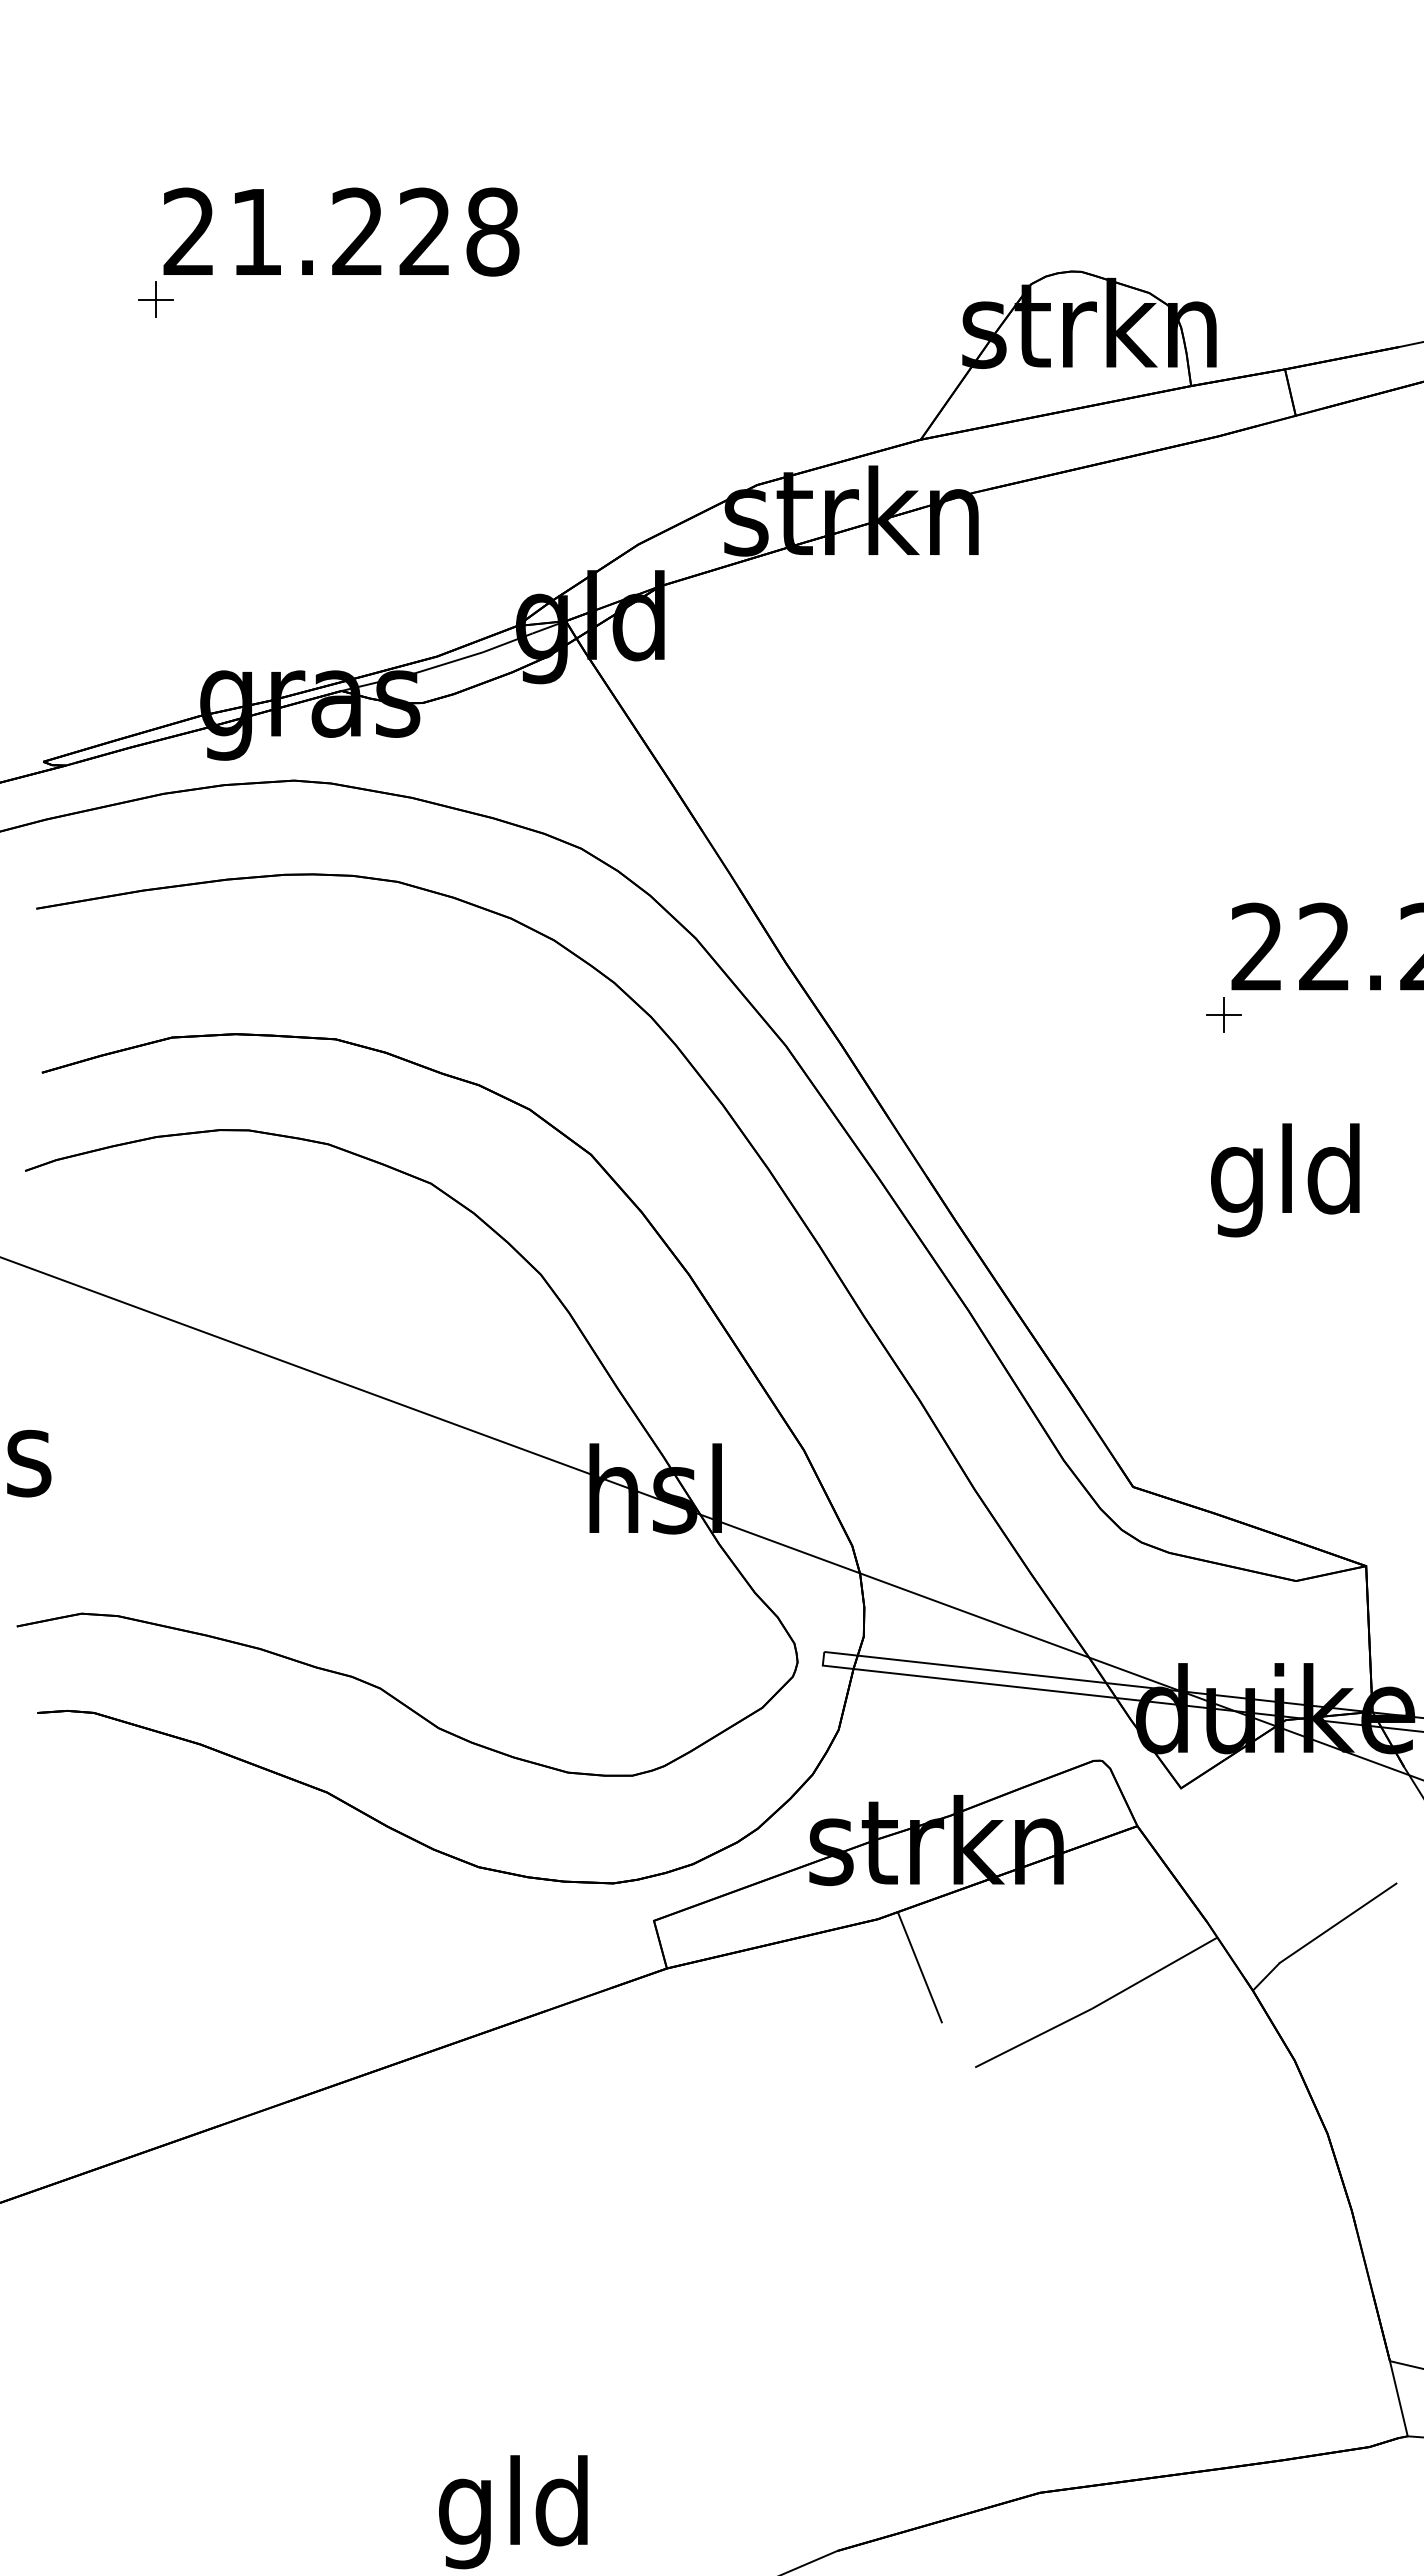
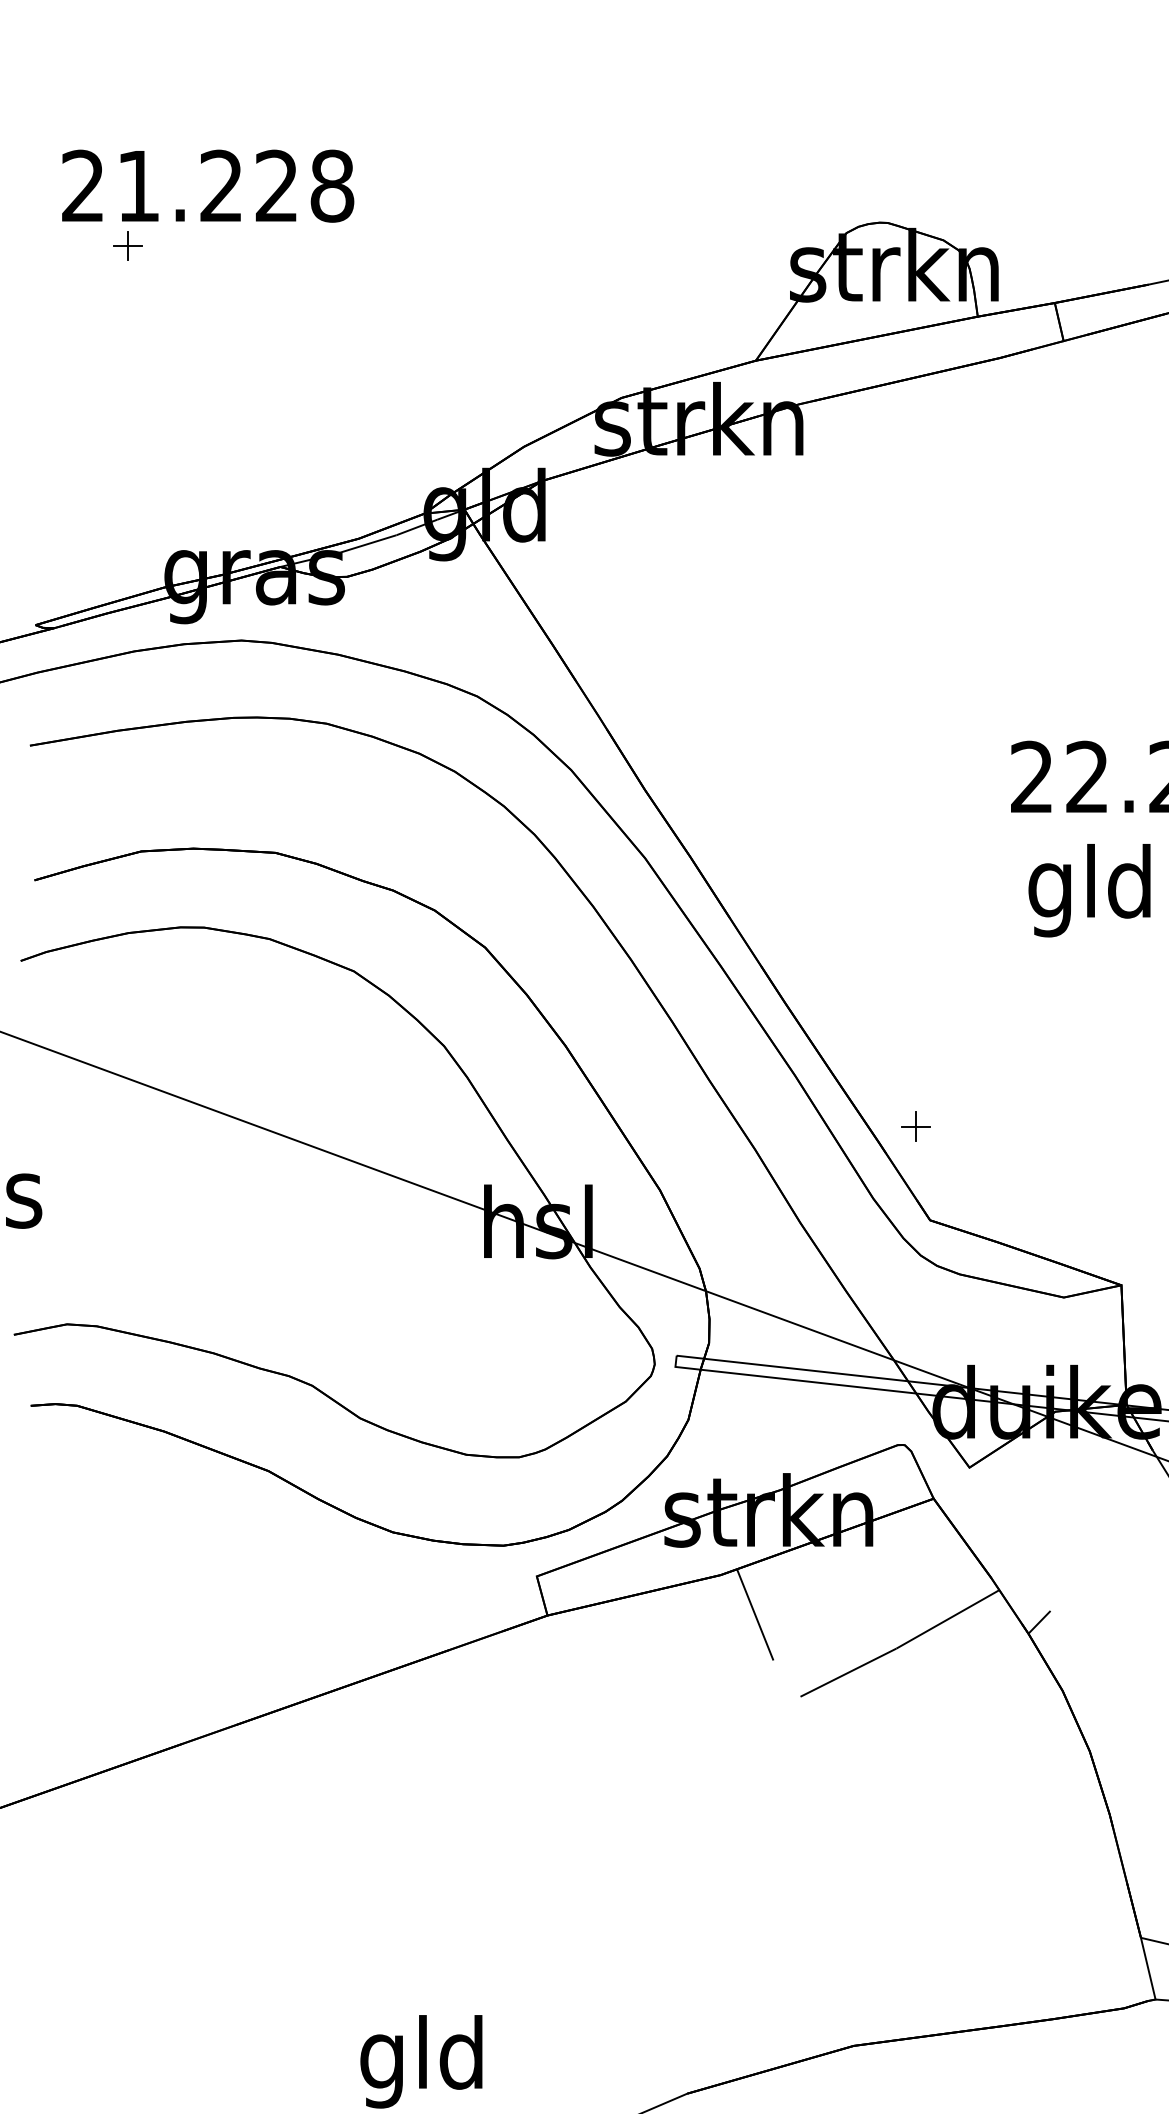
text: (341, 231) -> (208, 185), moved
part: (1223, 1014) -> (915, 1126), moved
text: (1285, 1180) -> (1089, 890), moved
line: (1337, 1922) -> (1097, 1577), removed

